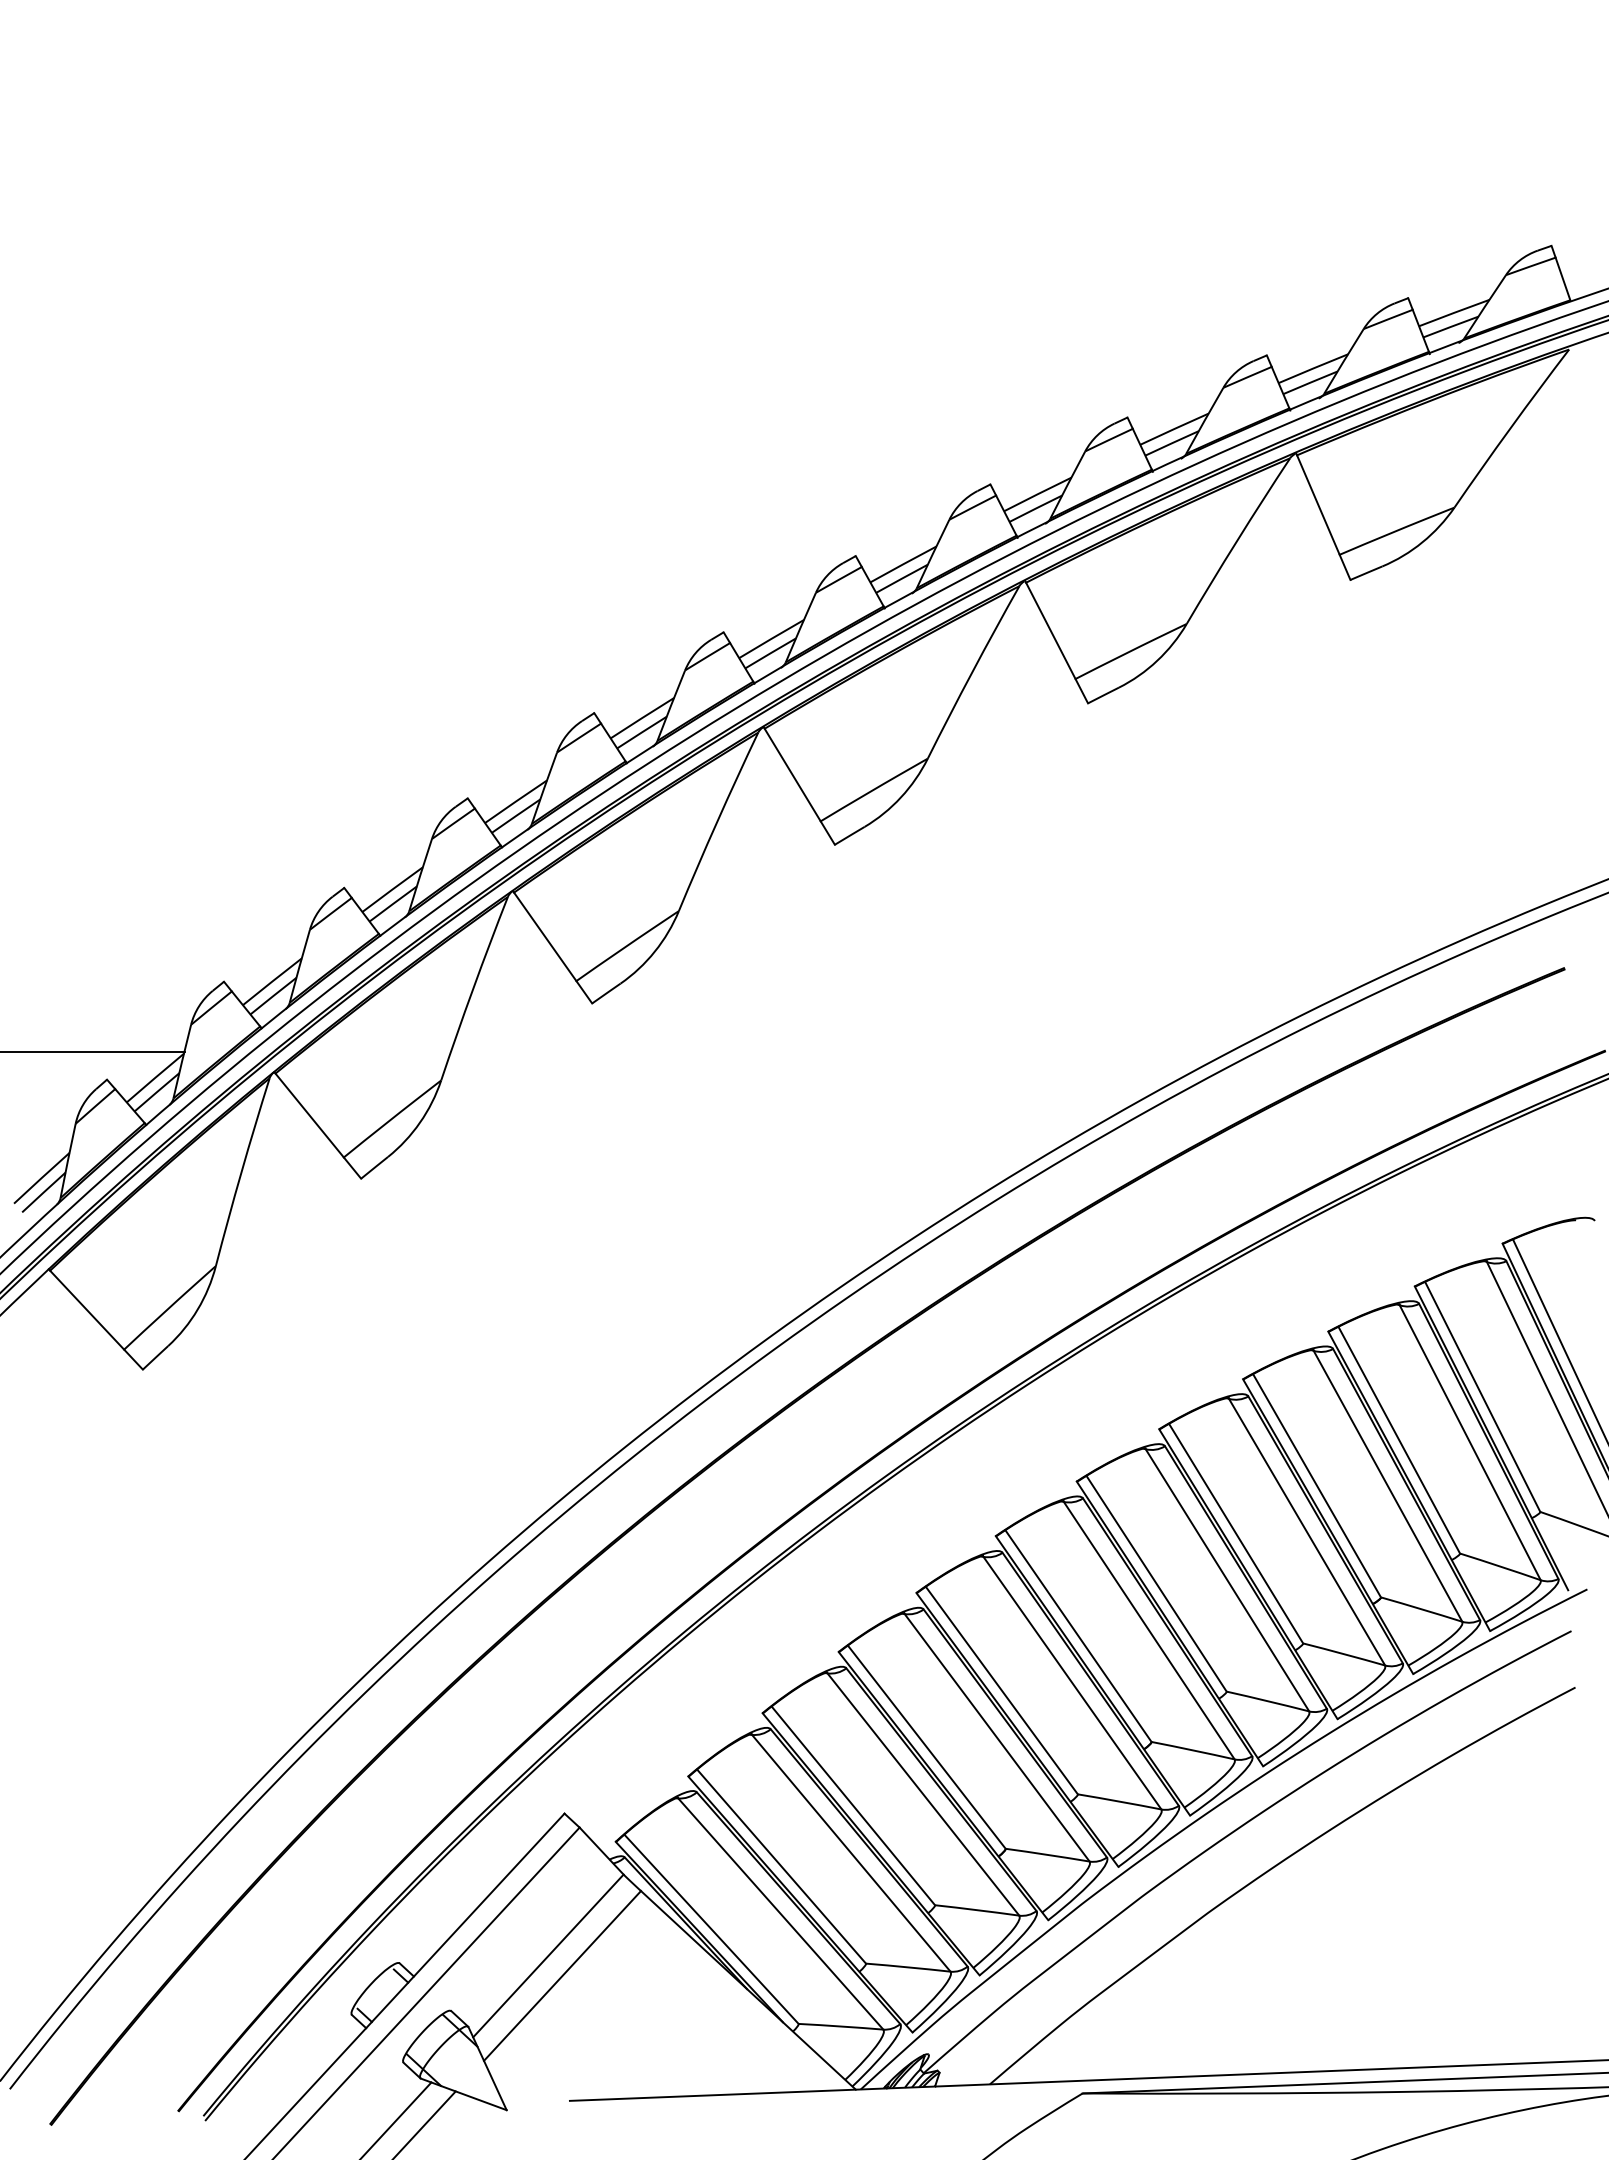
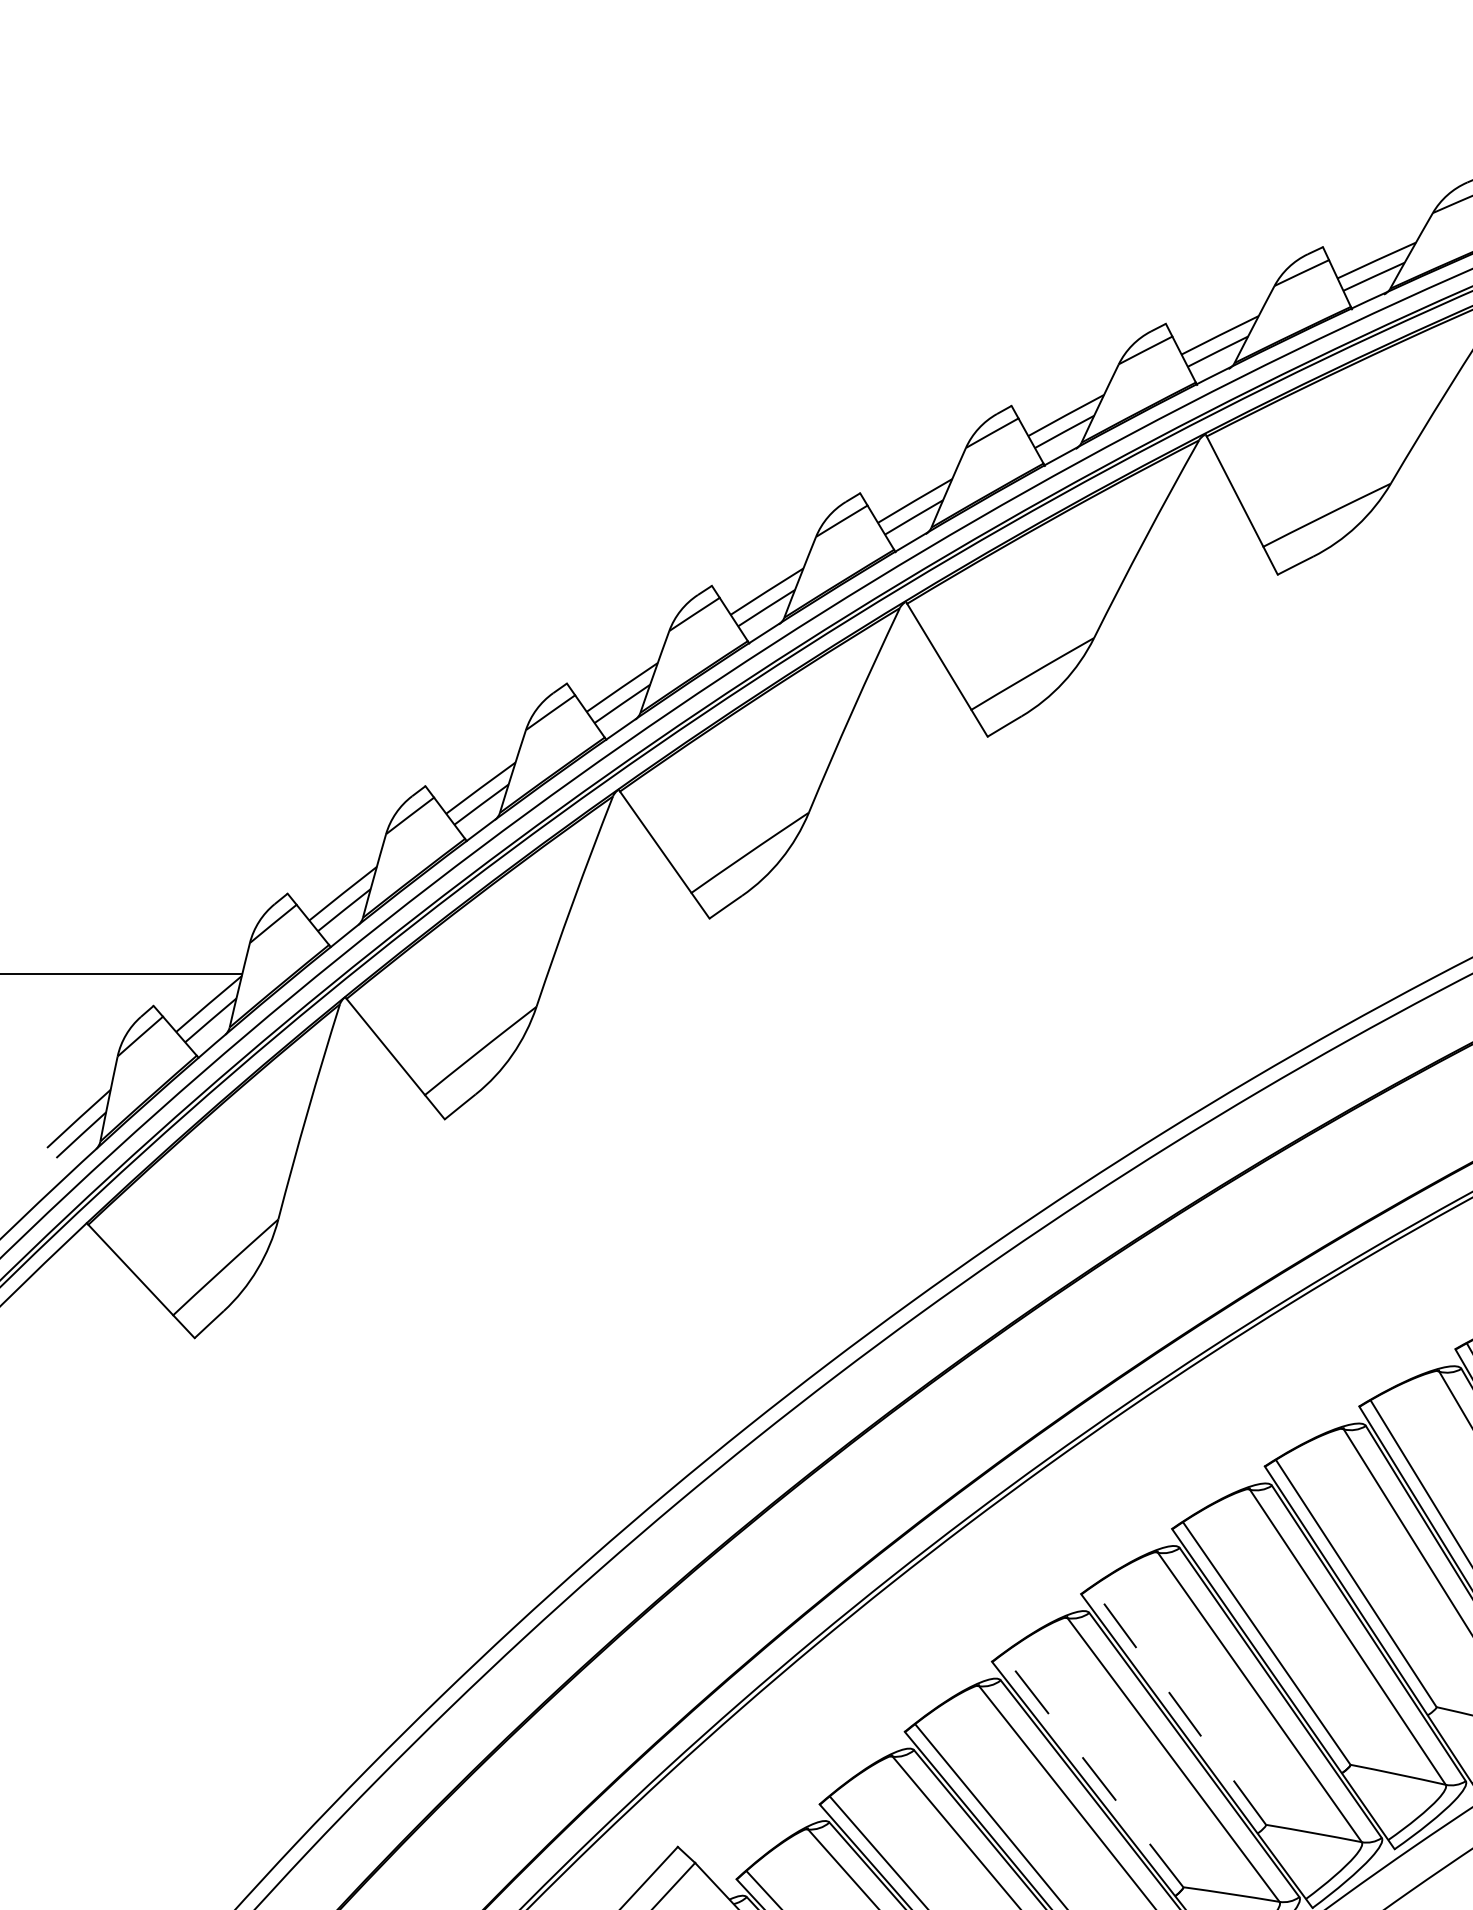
line: (1001, 1690) -> (1178, 1705), solid -> dashed
line: (926, 1747) -> (1092, 1771), solid -> dashed

